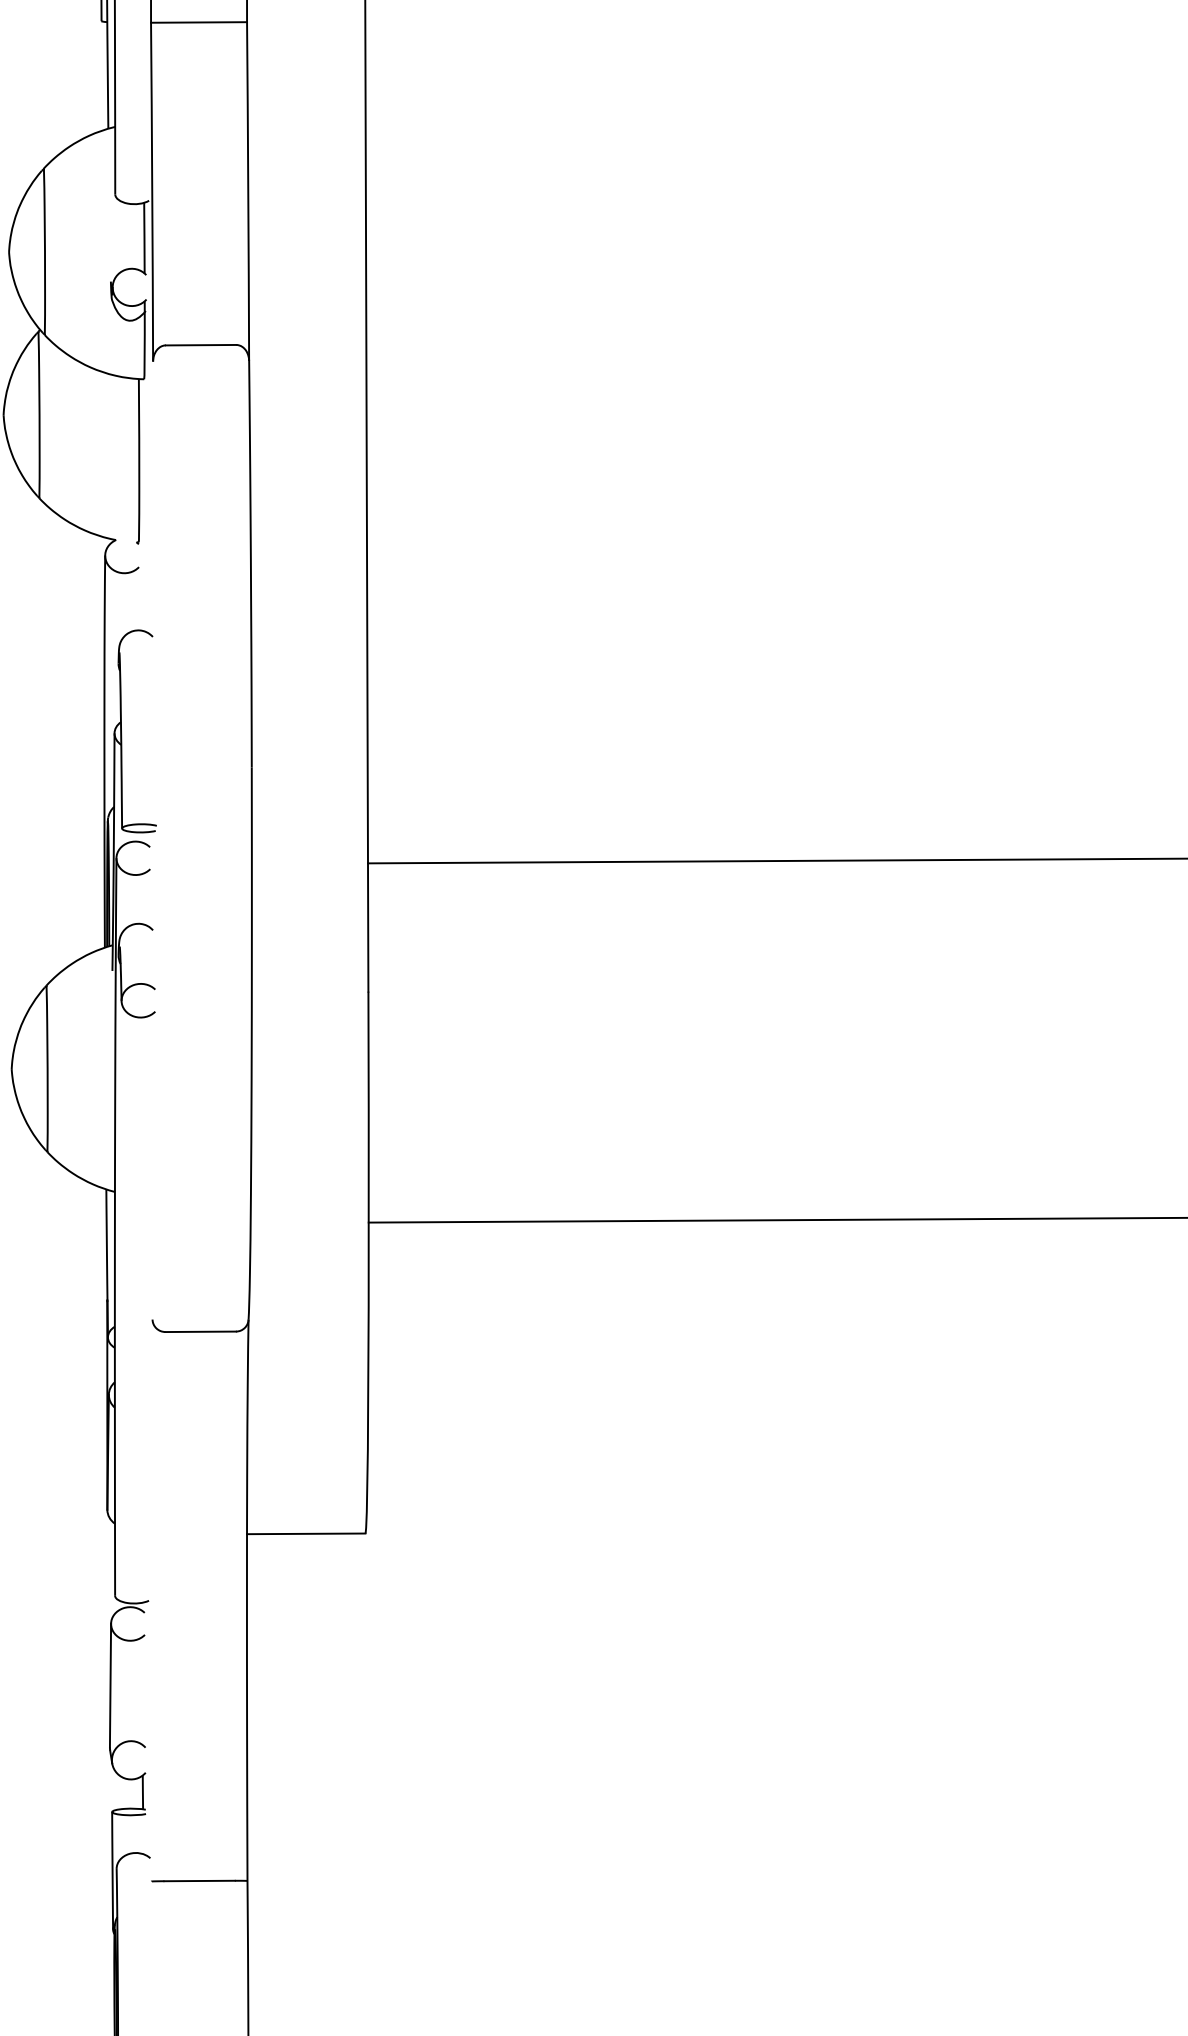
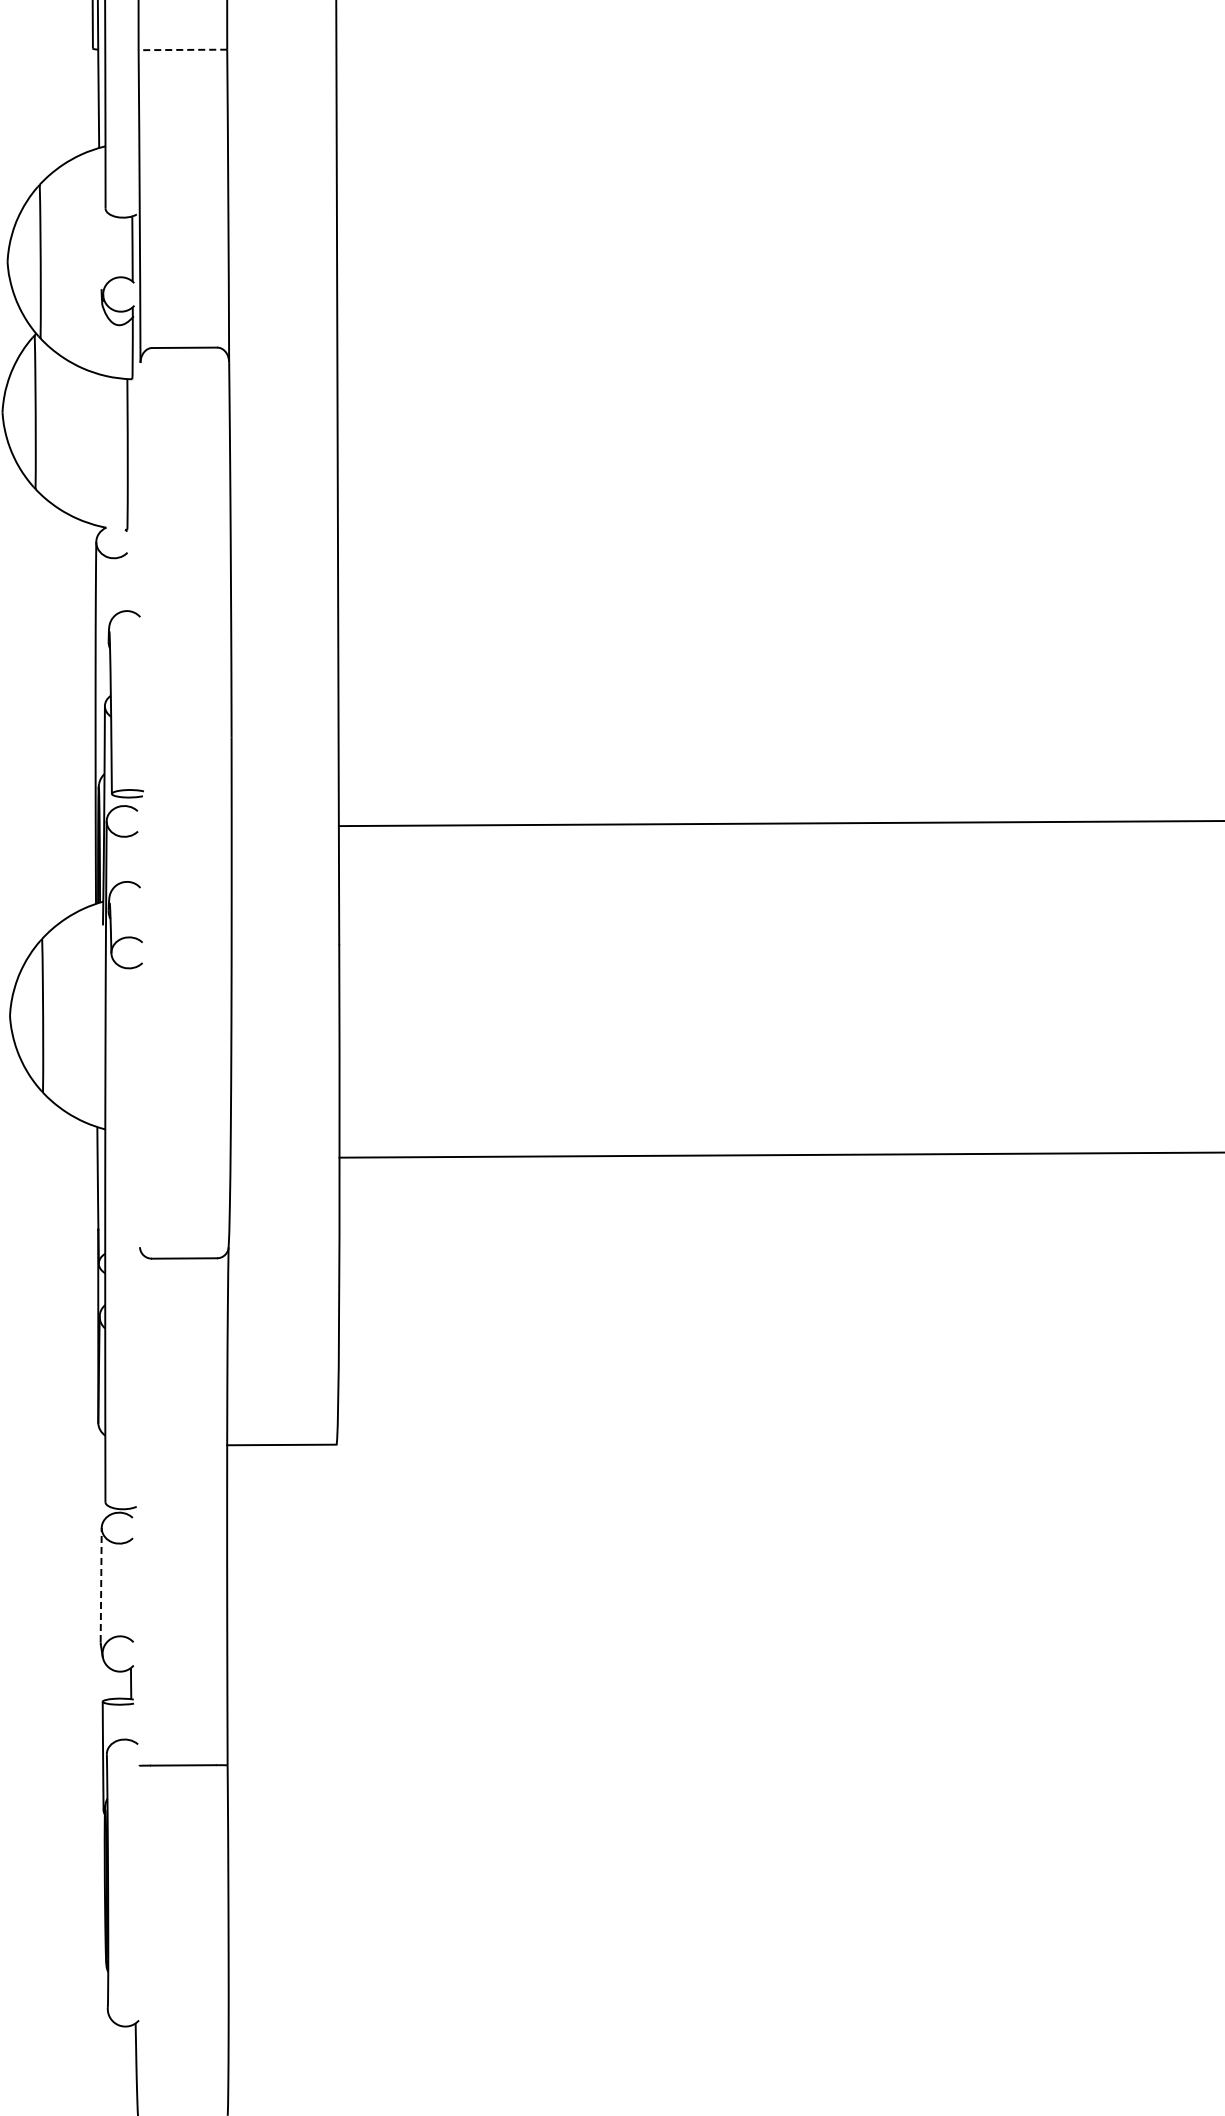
line: (198, 21) -> (182, 49), solid -> dashed
line: (110, 1685) -> (101, 1584), solid -> dashed

